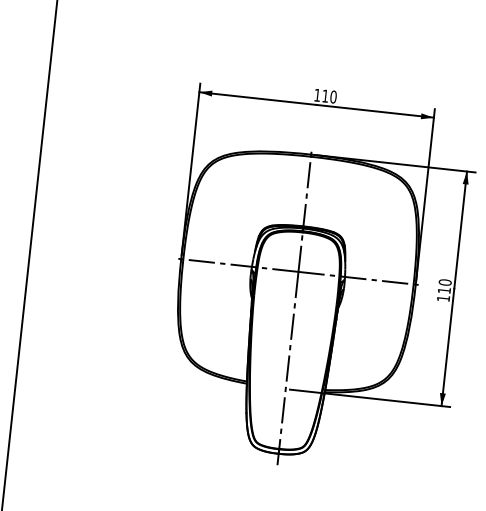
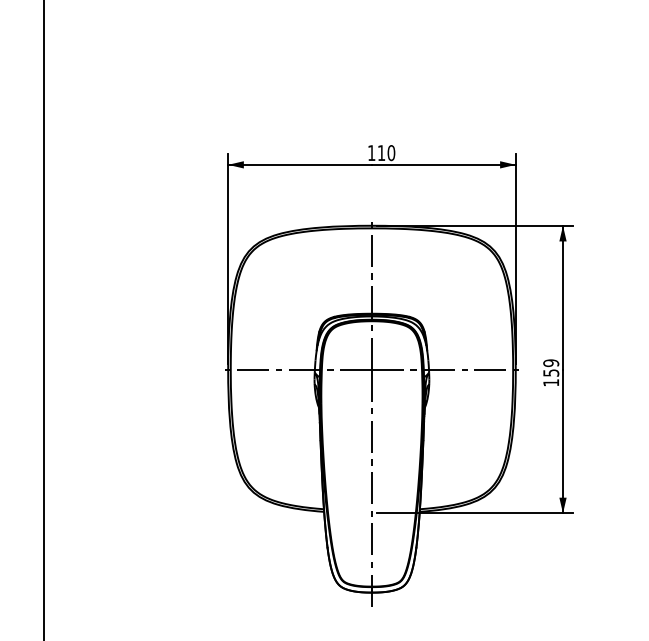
text: (445, 286) -> (551, 367), 110 -> 159

